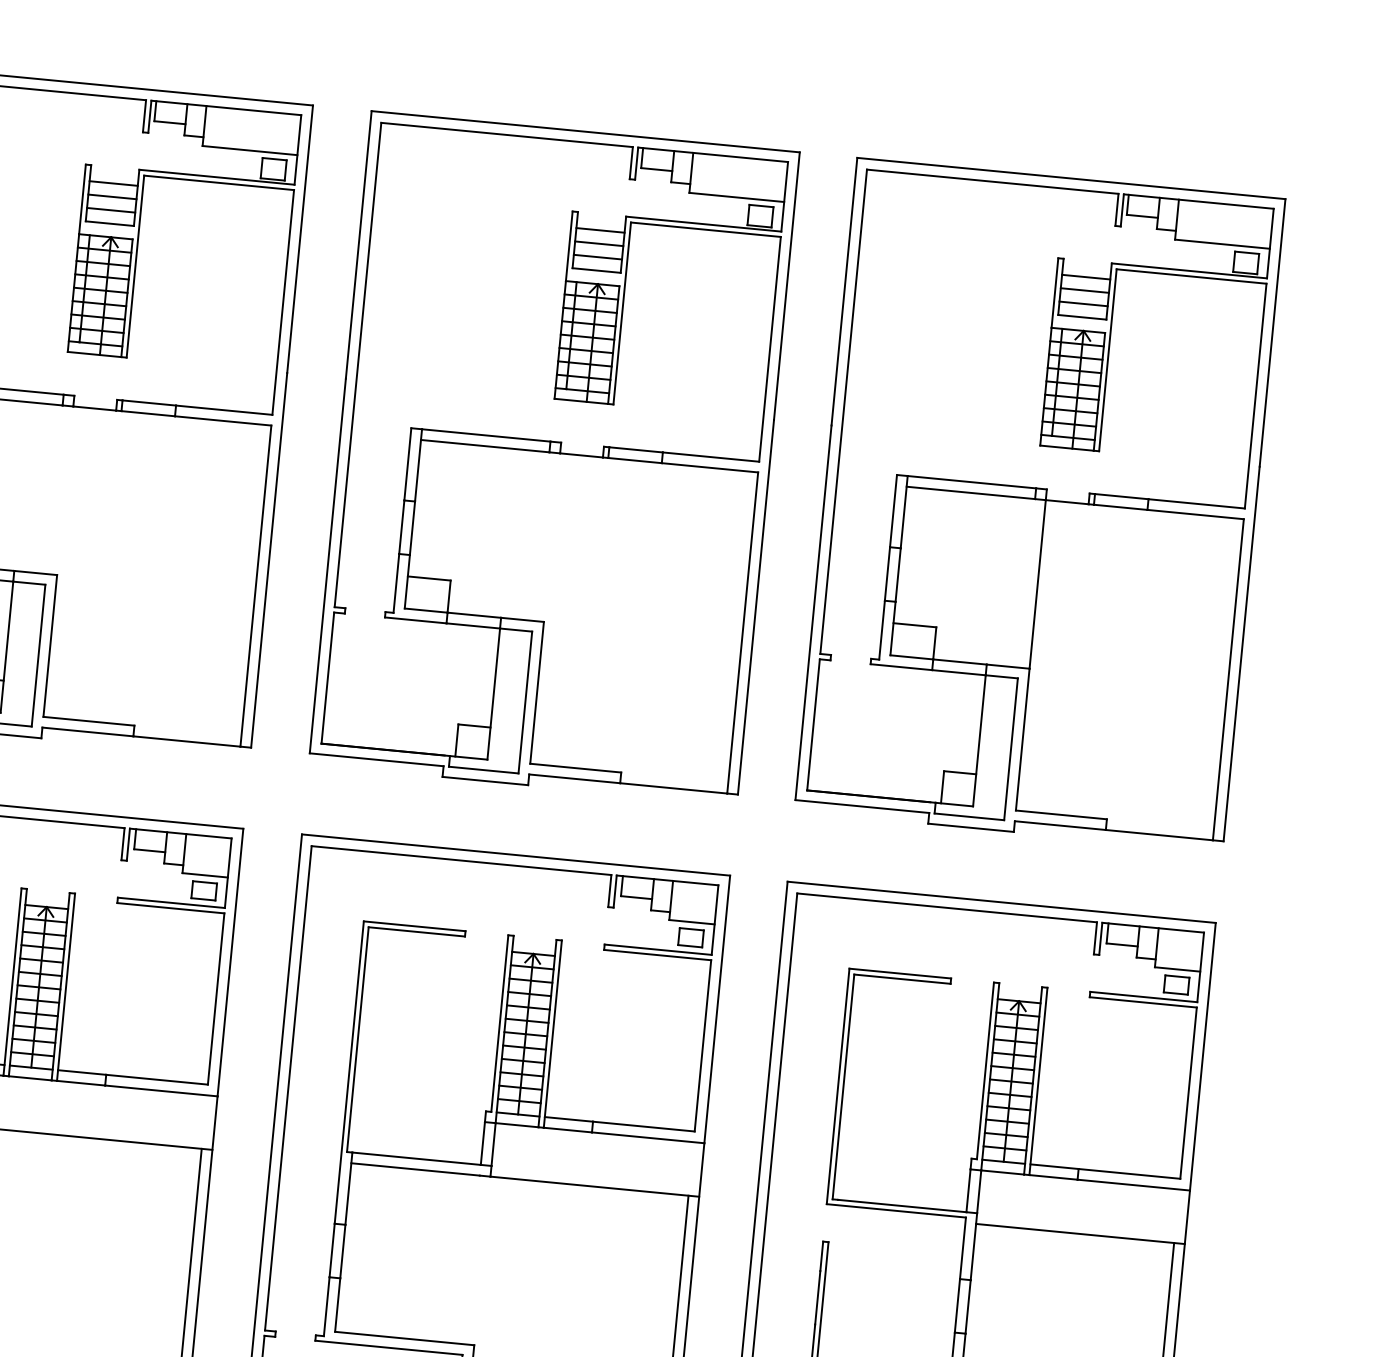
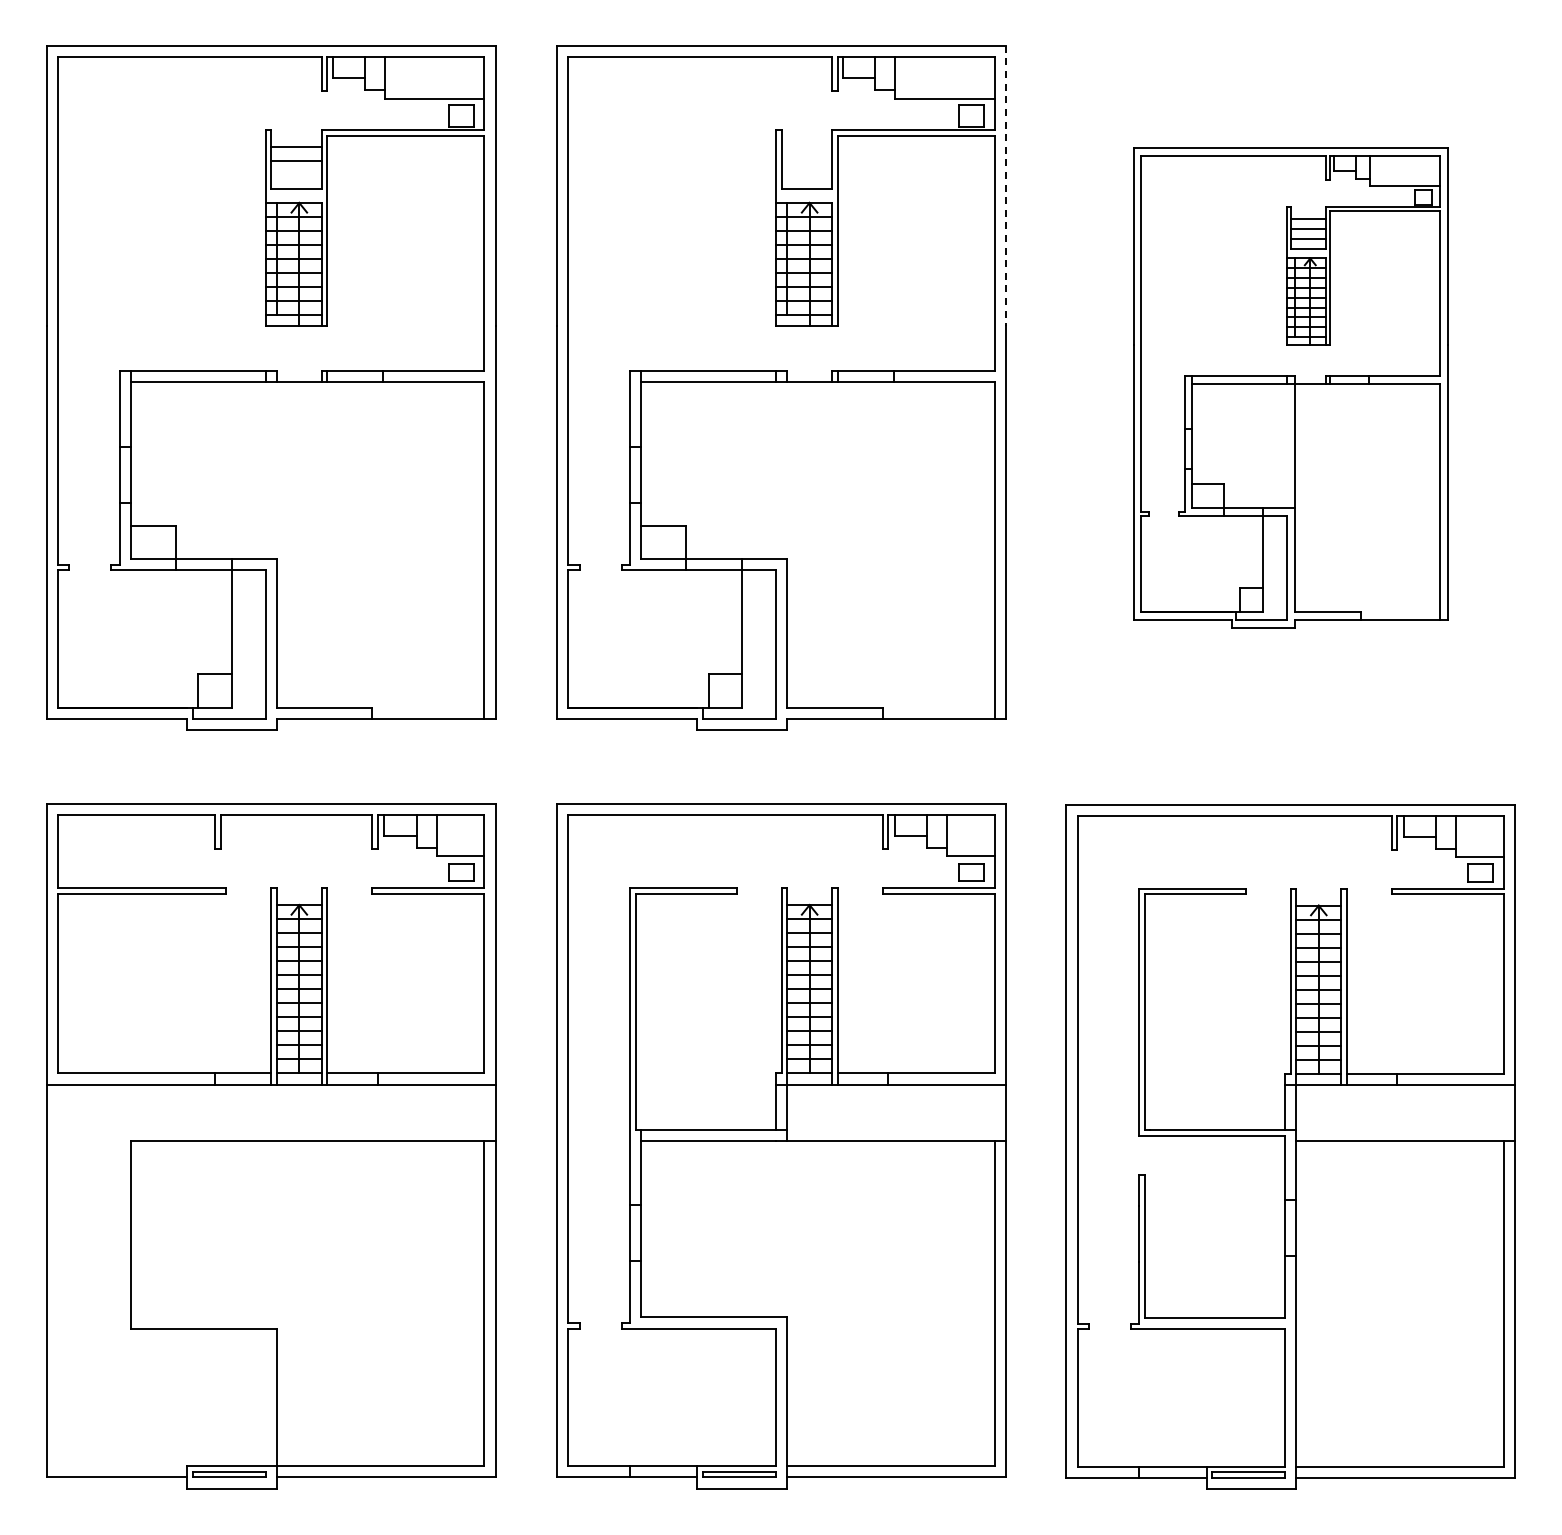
line: (111, 209) -> (296, 174), removed
line: (600, 230) -> (806, 146), removed
line: (598, 243) -> (806, 160), removed
line: (597, 256) -> (806, 174), removed
line: (786, 286) -> (1005, 186), solid -> dashed
part: (1039, 504) -> (1290, 387), size x0.7

